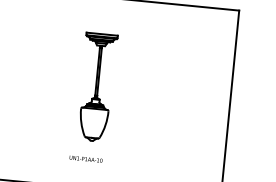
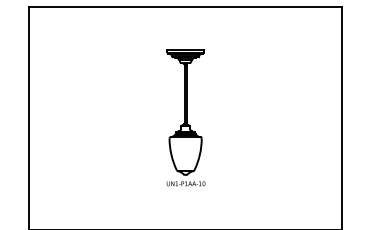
text: (85, 158) -> (185, 183), moved

